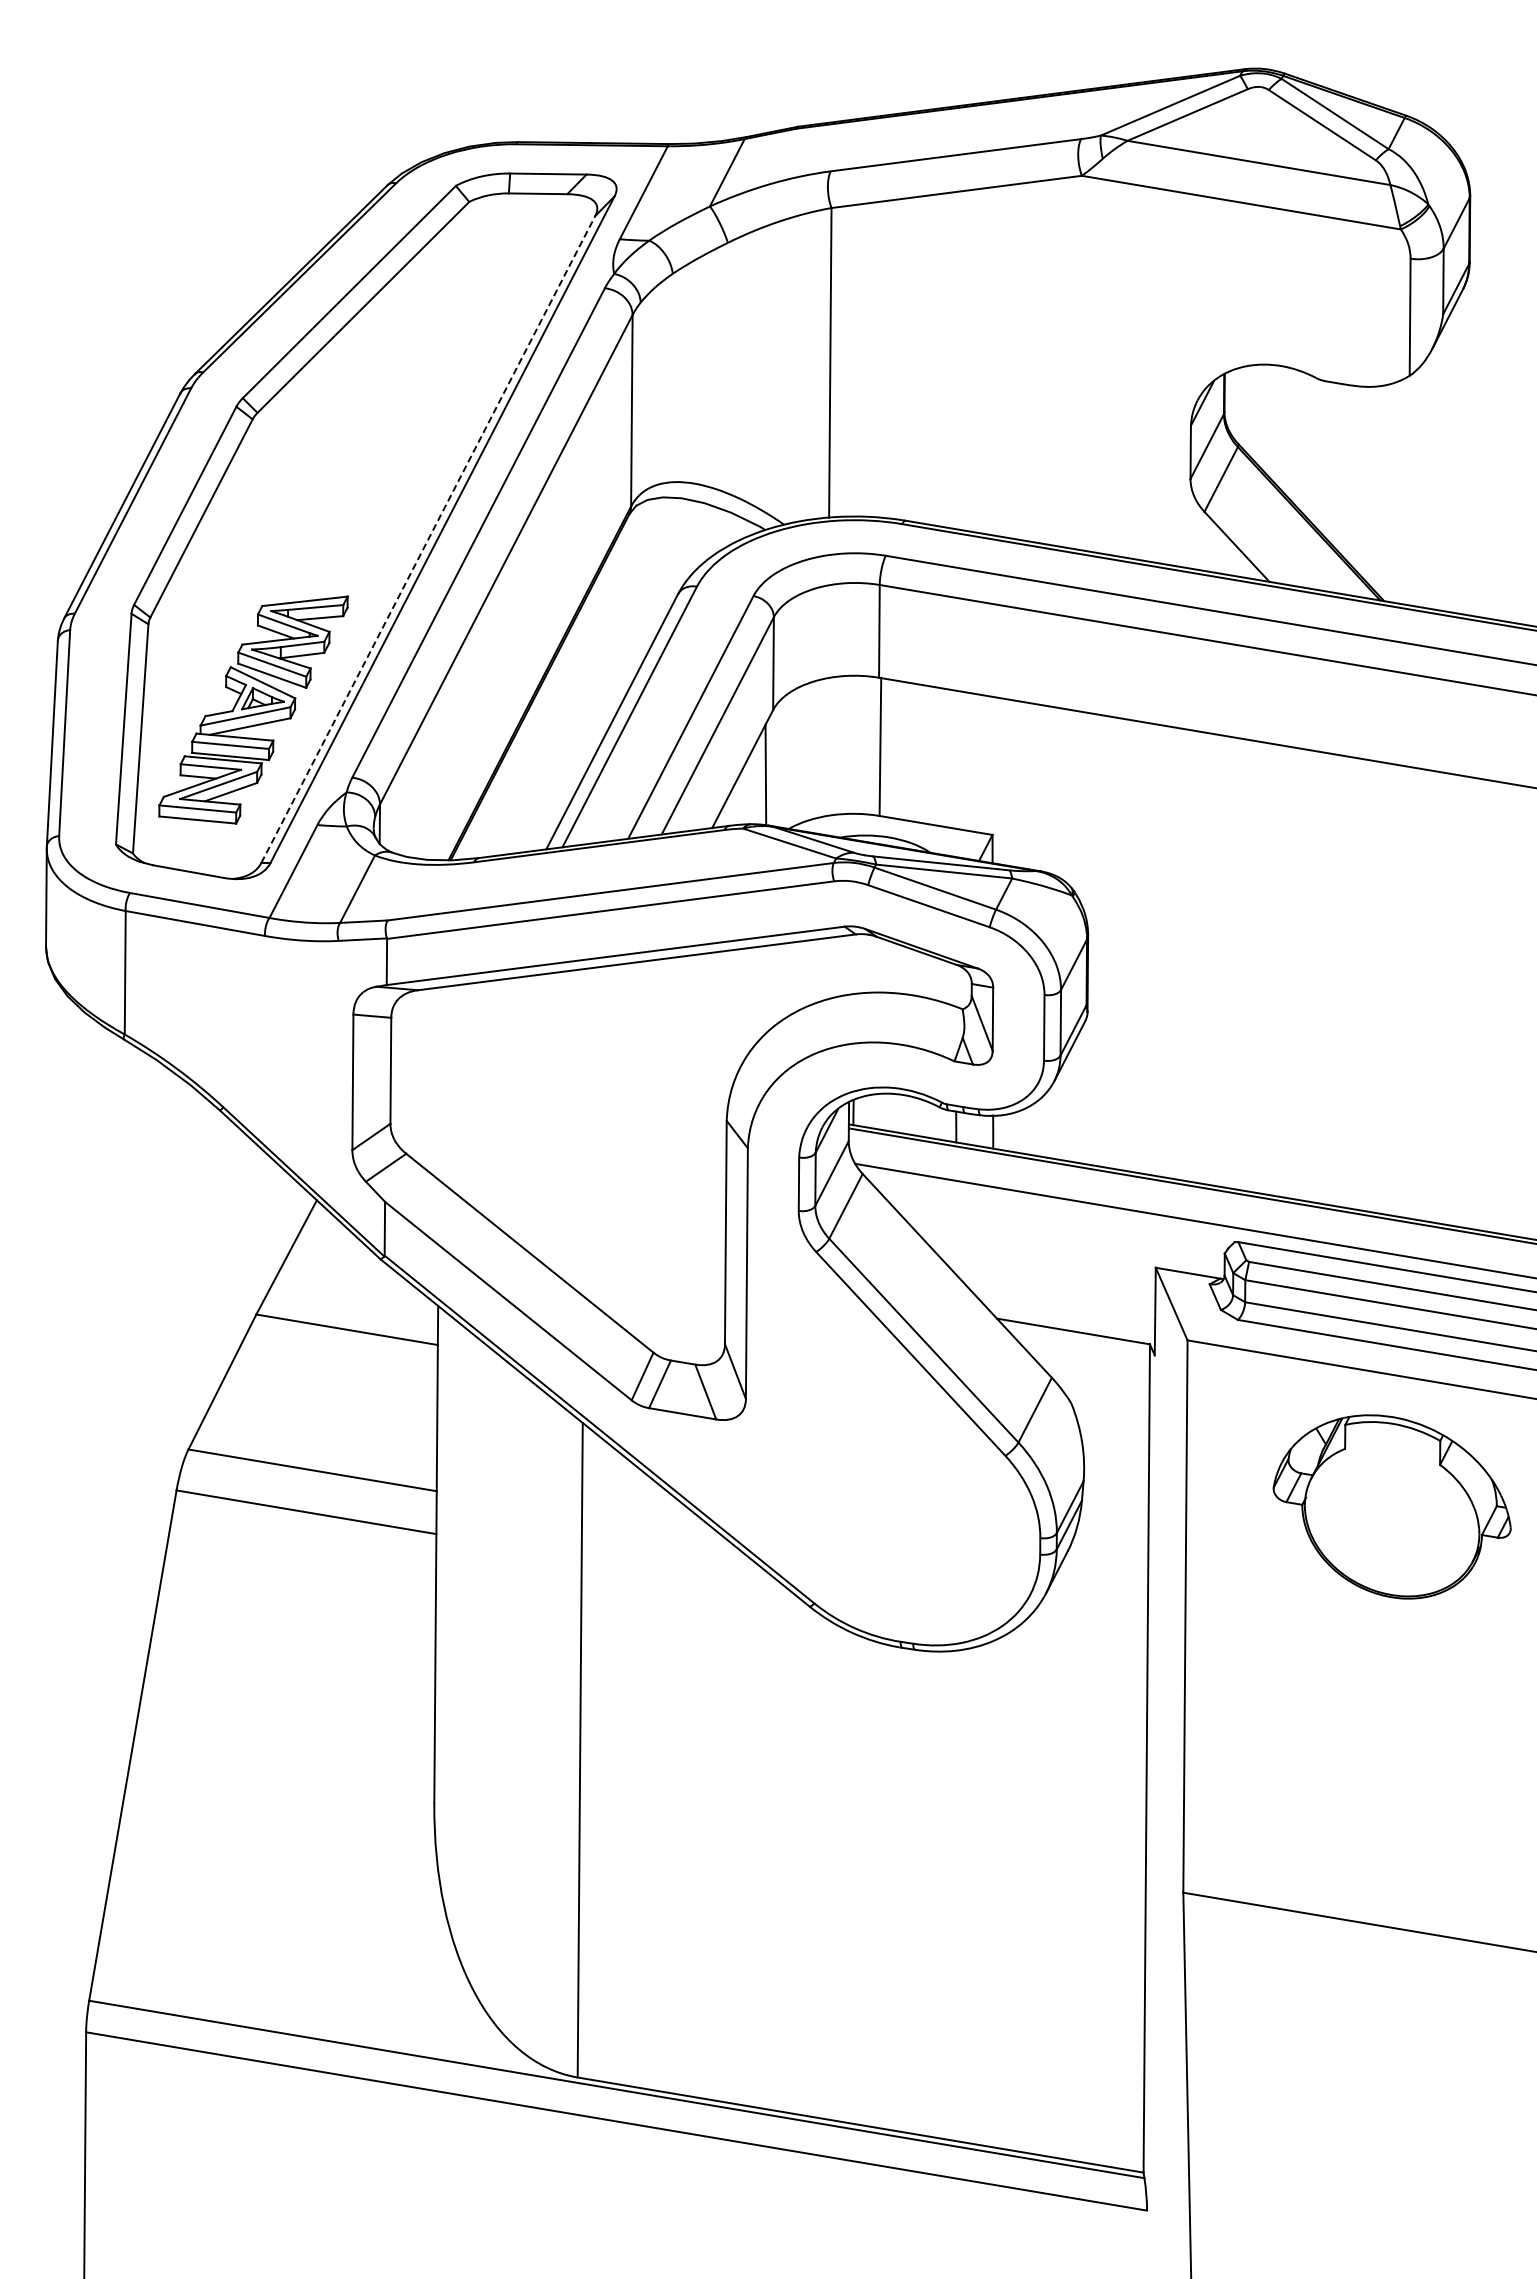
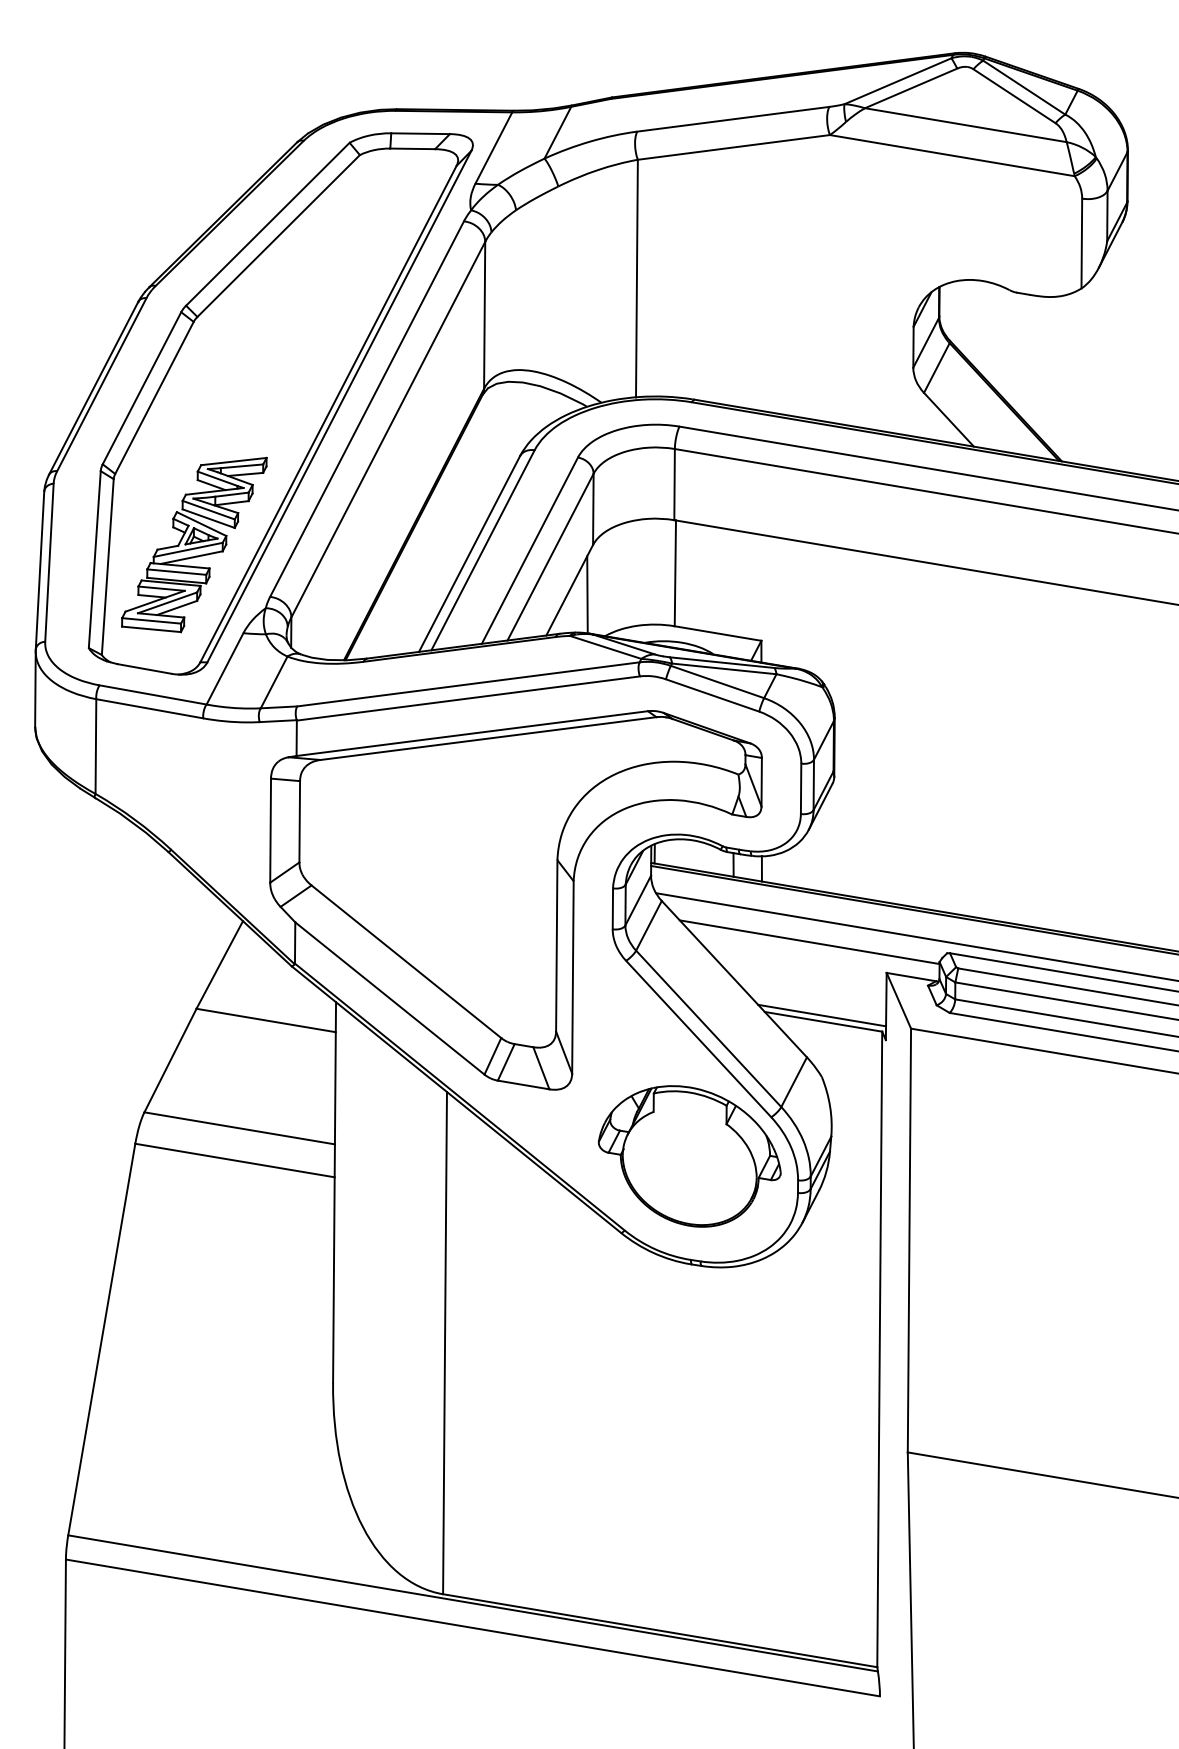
line: (428, 539) -> (328, 414), dashed -> solid
line: (1055, 1227) -> (809, 942), added
line: (1071, 1323) -> (821, 1015), added
part: (1391, 1506) -> (689, 1156), moved

